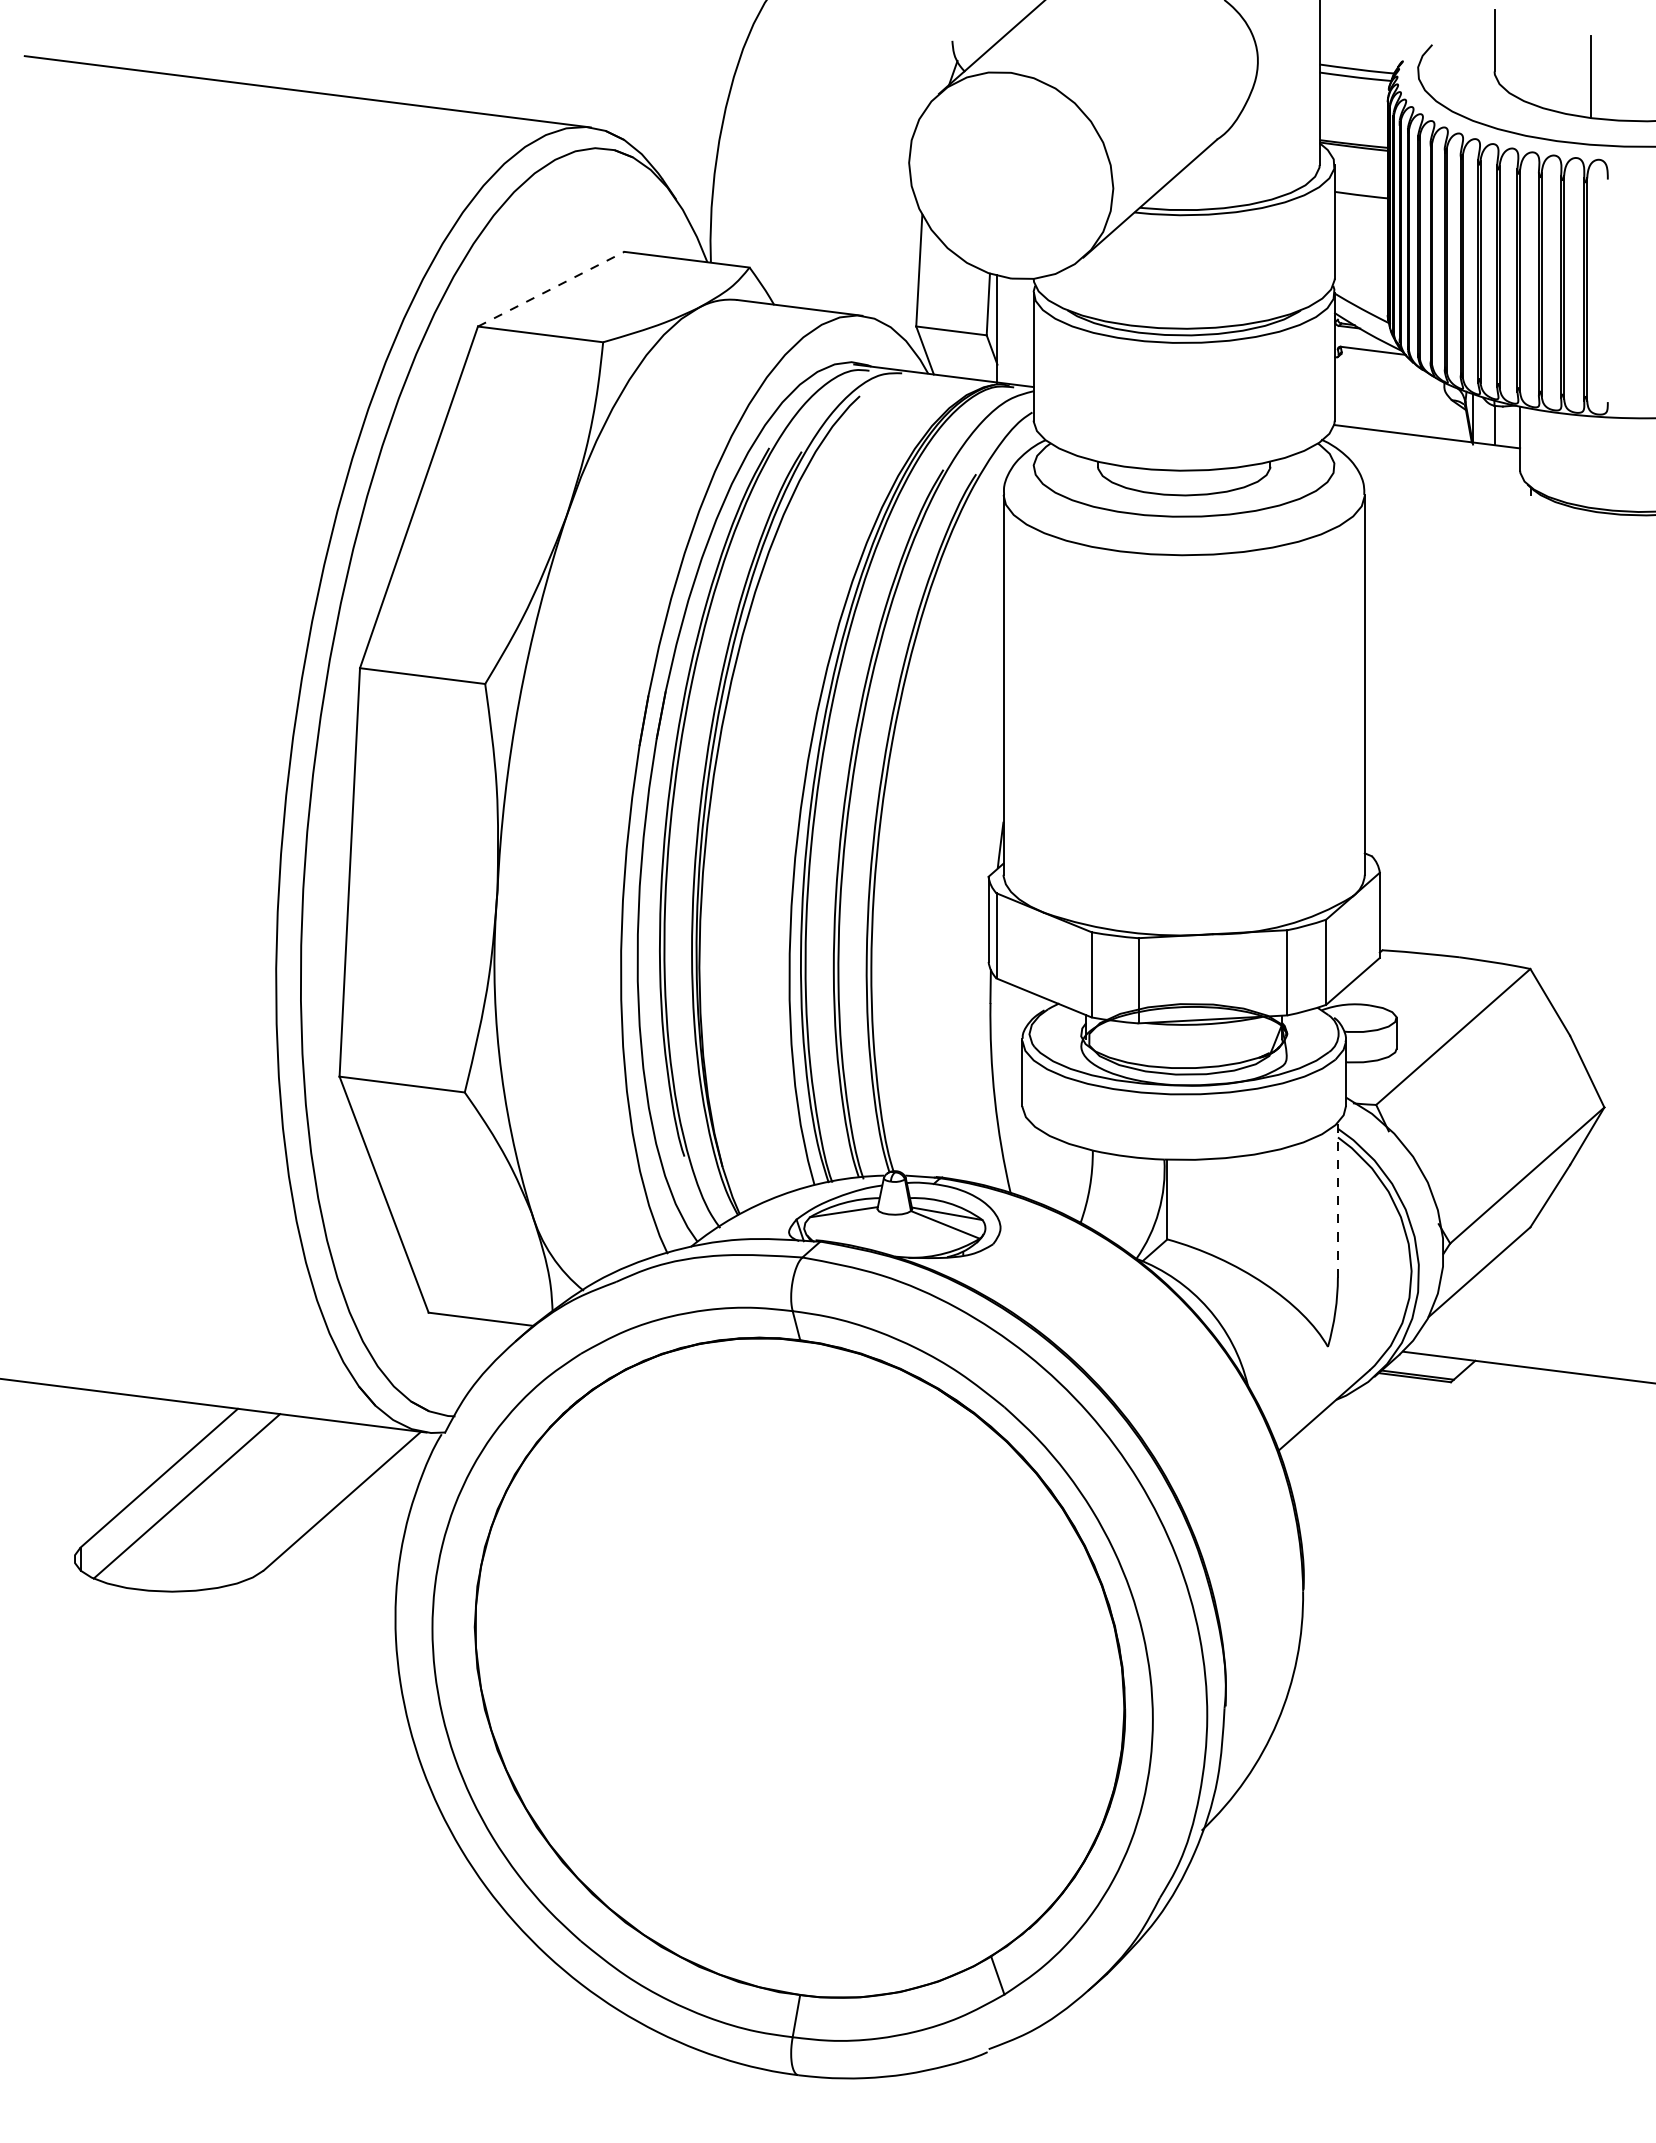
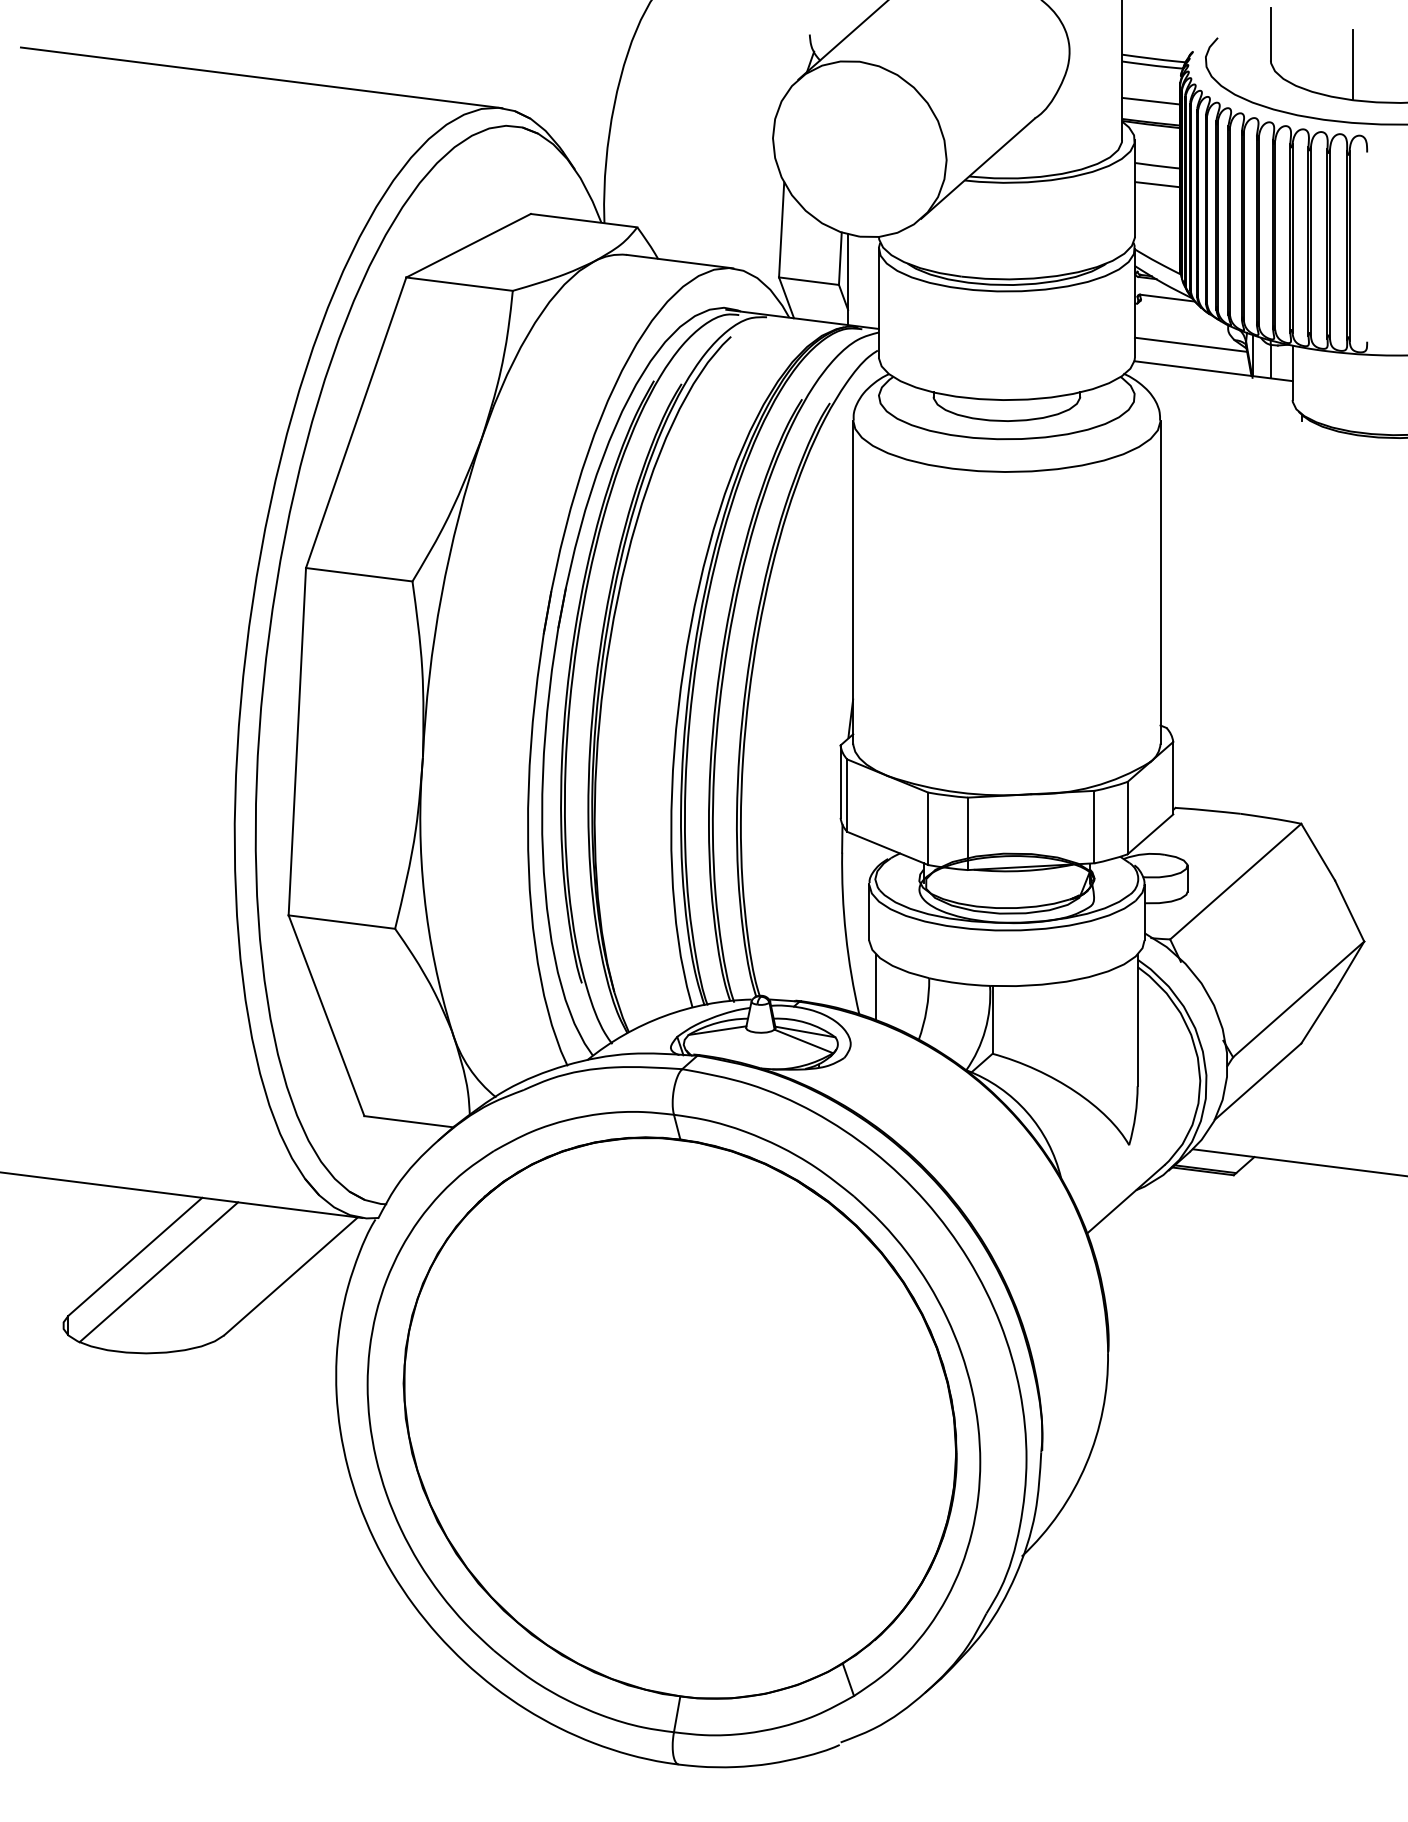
line: (1353, 119) -> (1150, 101), added
line: (1361, 217) -> (1157, 184), added
line: (551, 288) -> (468, 245), dashed -> solid
line: (1400, 405) -> (1190, 344), added
line: (1030, 1161) -> (876, 987), added
line: (1338, 1199) -> (1138, 1019), dashed -> solid

